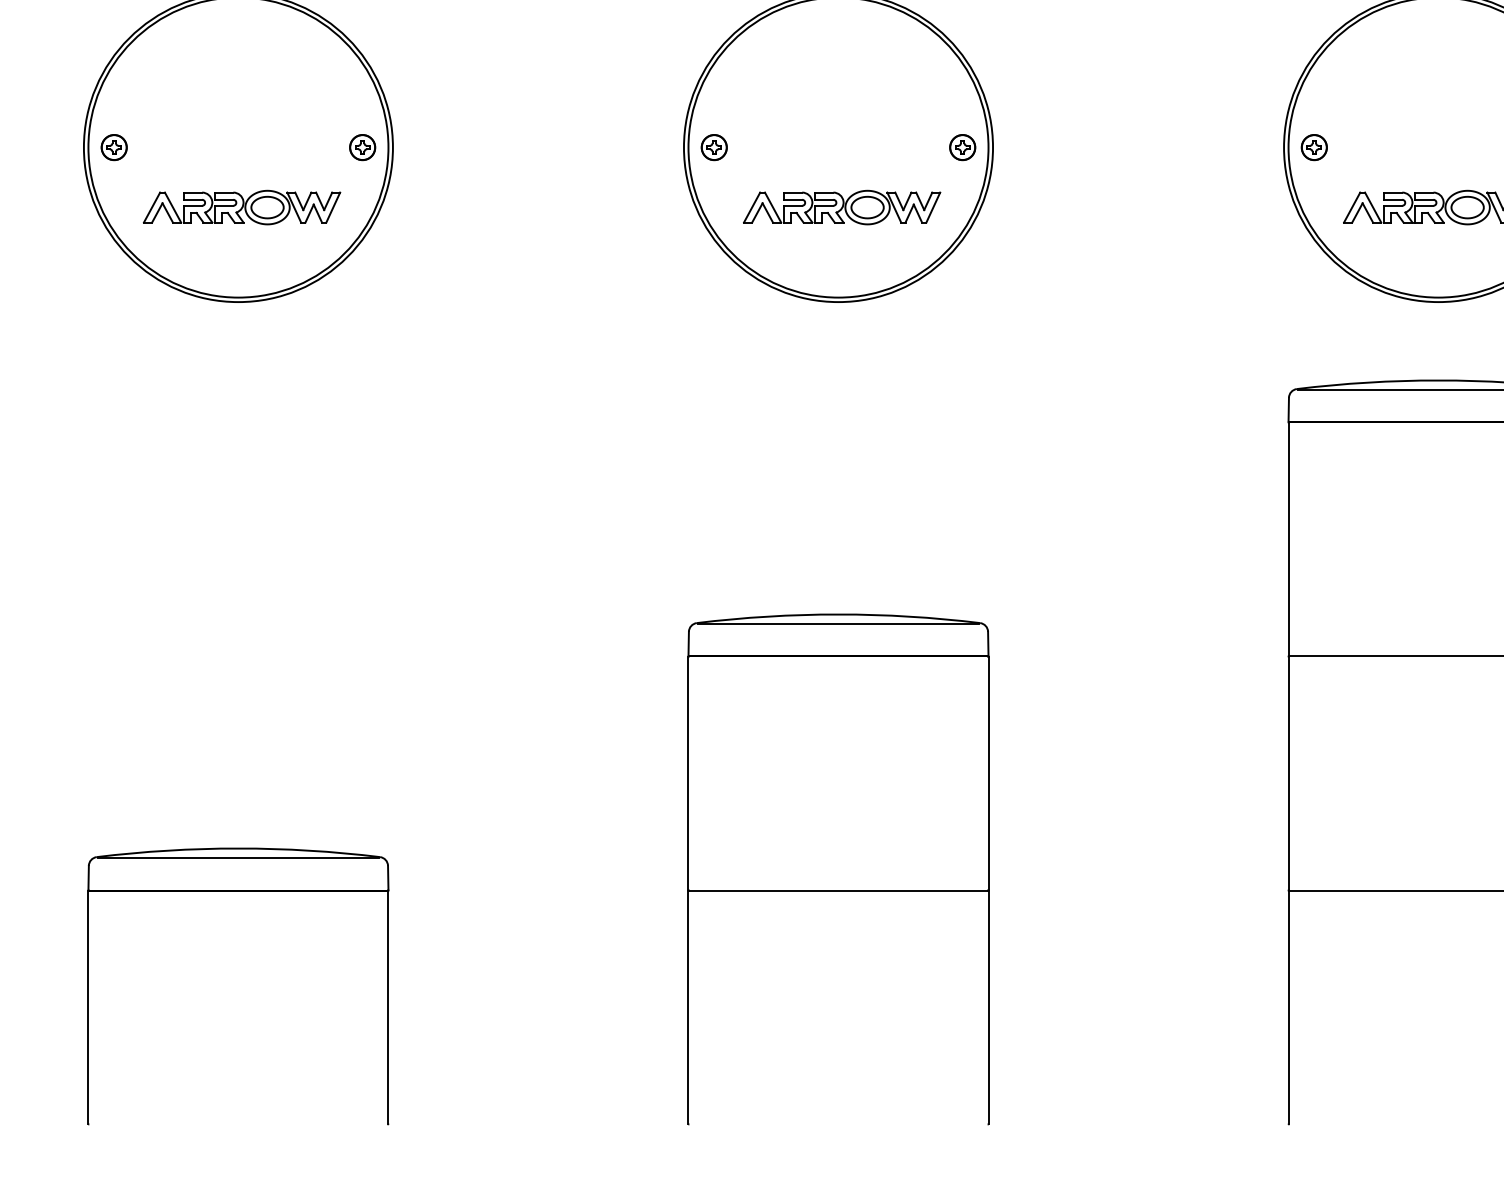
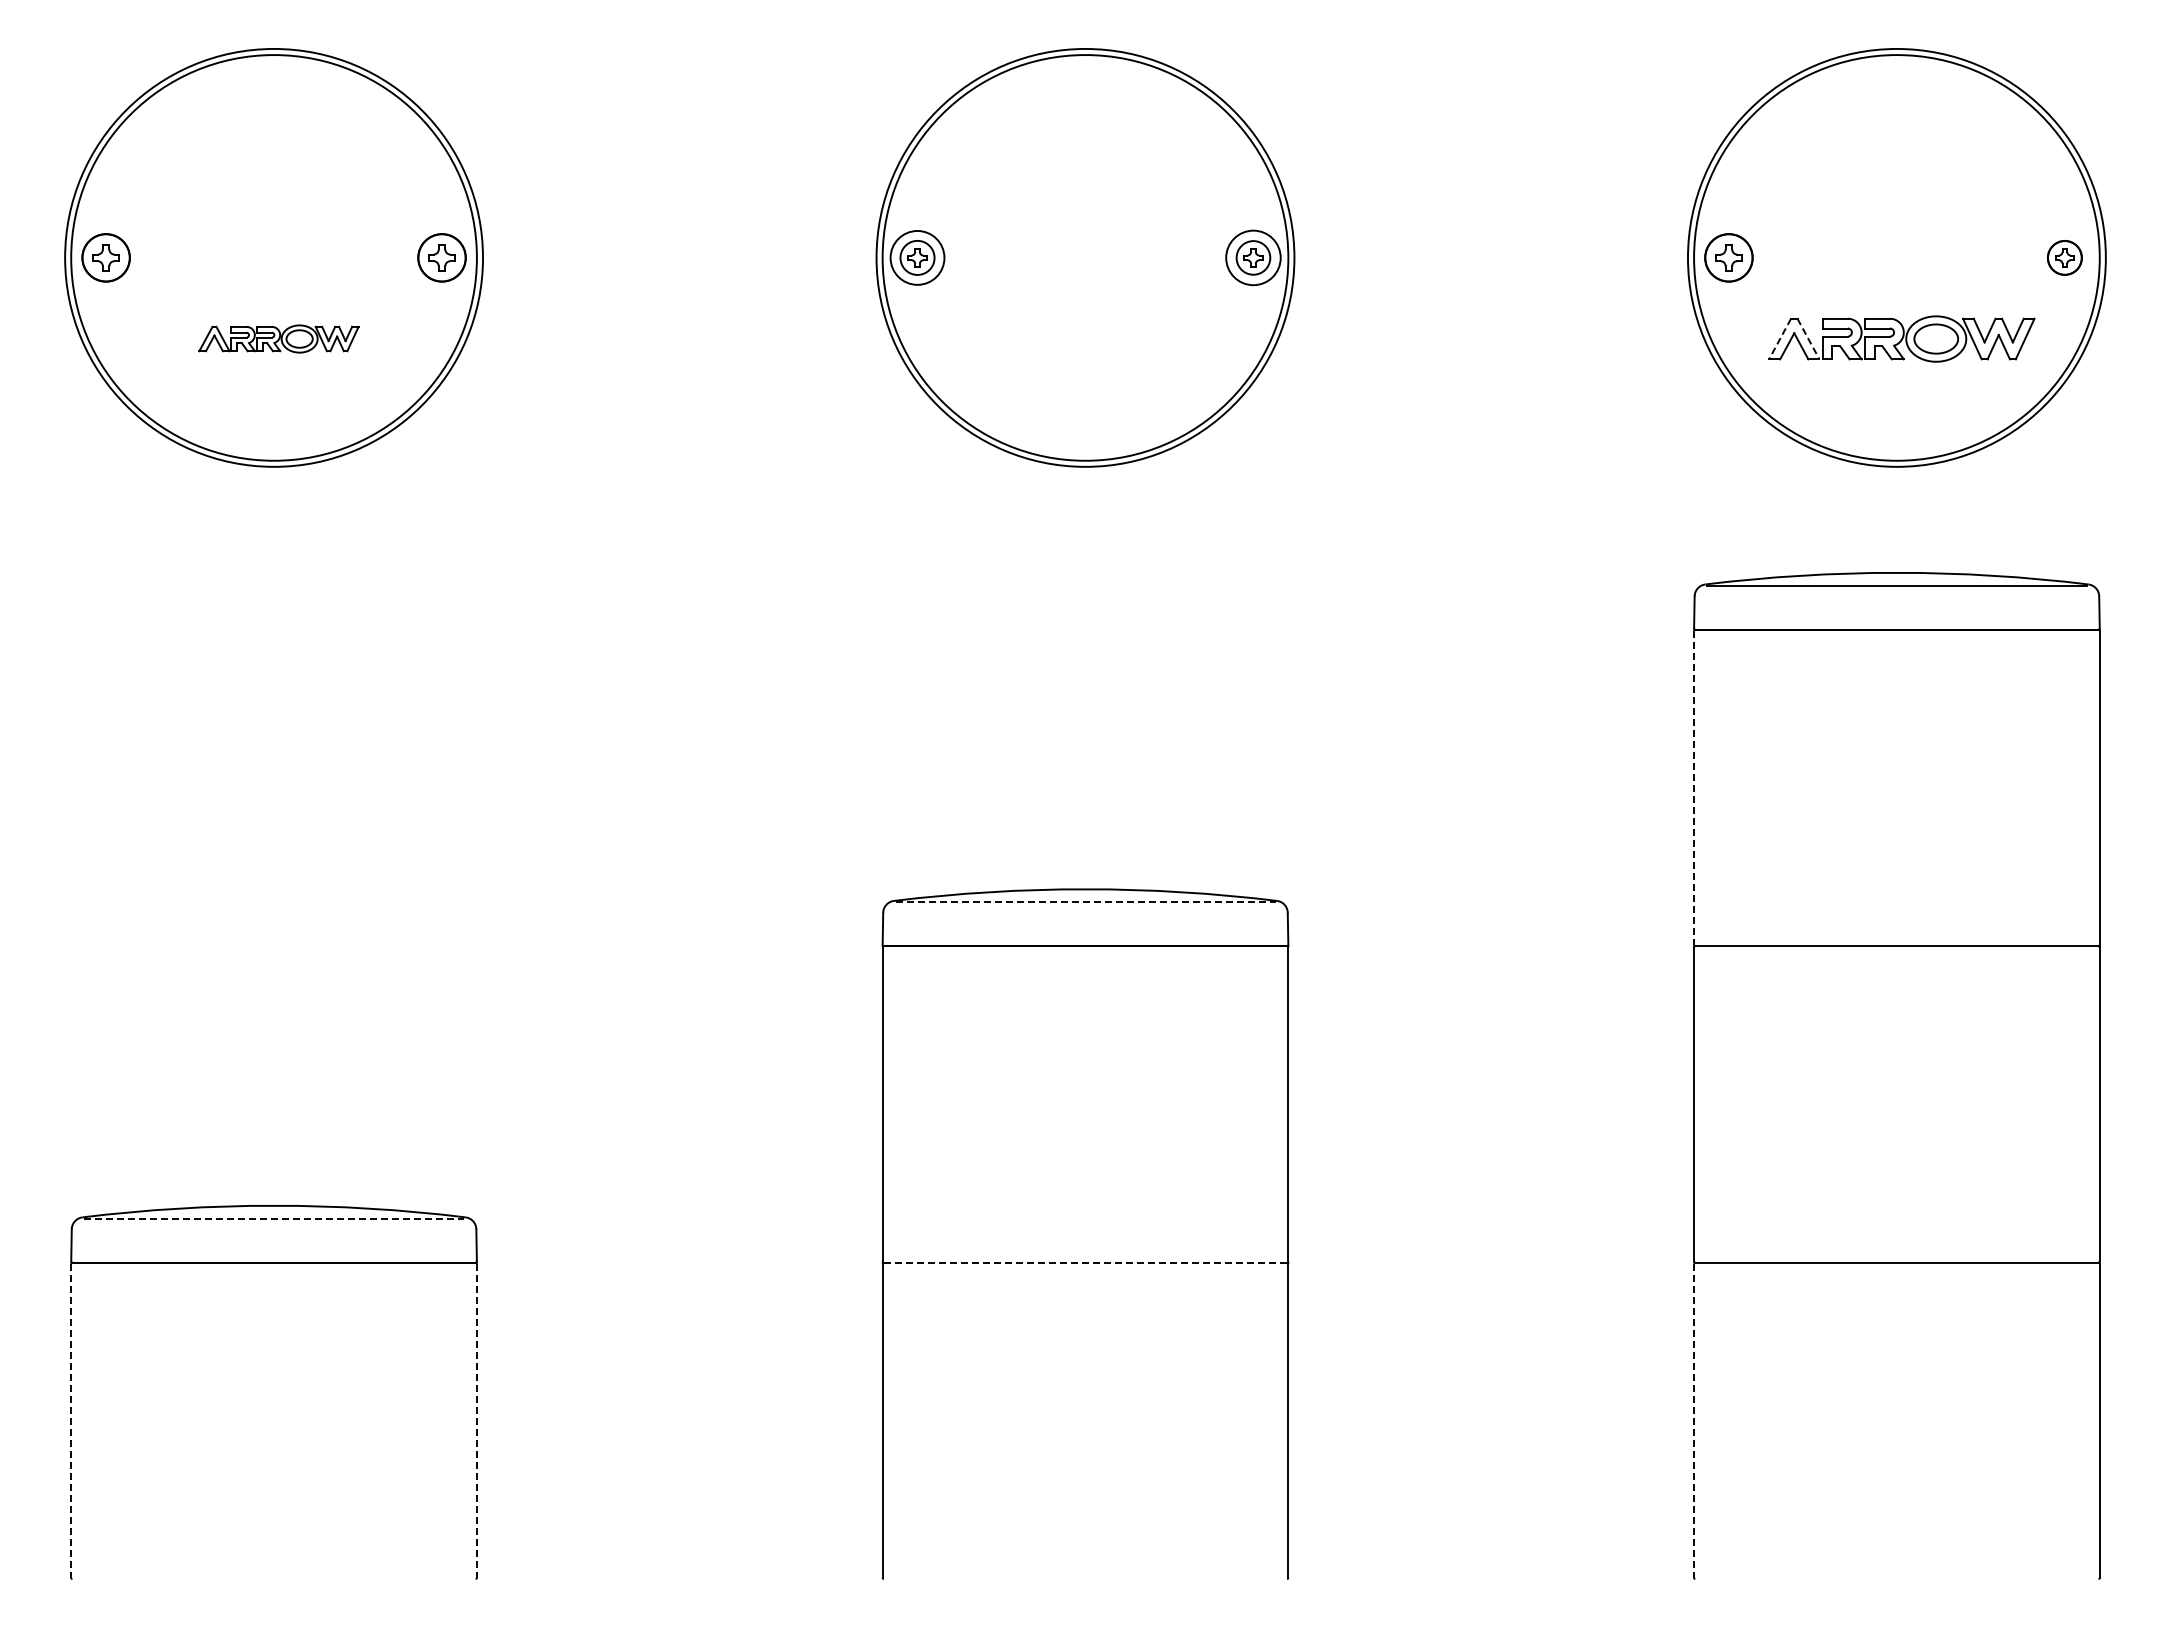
part: (113, 147) -> (105, 257), size x1.4
part: (362, 147) -> (441, 257), size x1.4
circle: (714, 147) -> (917, 257), size x1.6
circle: (962, 147) -> (1253, 257), size x1.6
part: (1314, 147) -> (1728, 257), size x1.4
part: (241, 207) -> (278, 338), size x0.6
part: (842, 207) -> (1090, 338), removed
line: (1351, 207) -> (1779, 339), solid -> dashed
line: (1373, 207) -> (1808, 339), solid -> dashed
line: (1288, 539) -> (1694, 788), solid -> dashed
line: (839, 624) -> (1086, 902), solid -> dashed
line: (238, 857) -> (274, 1218), solid -> dashed
line: (838, 890) -> (1085, 1262), solid -> dashed
line: (88, 1008) -> (71, 1421), solid -> dashed
line: (388, 1008) -> (476, 1421), solid -> dashed
line: (1288, 1008) -> (1694, 1421), solid -> dashed

